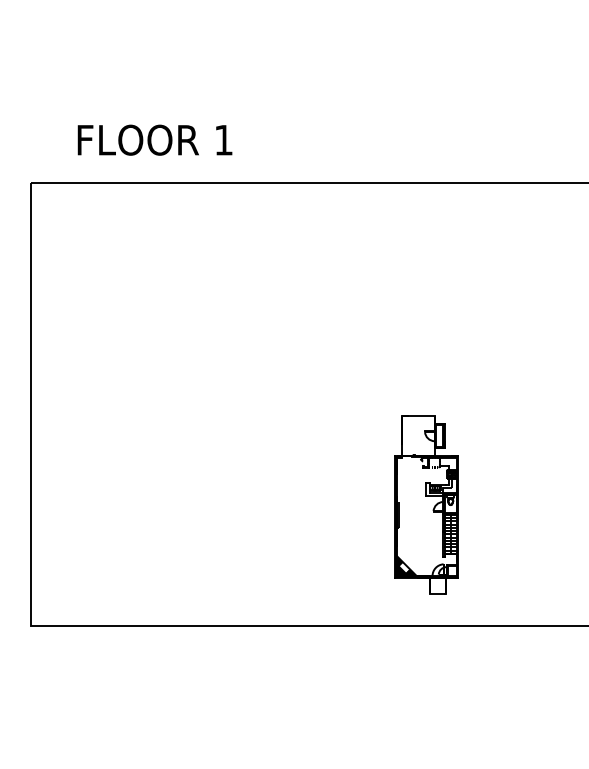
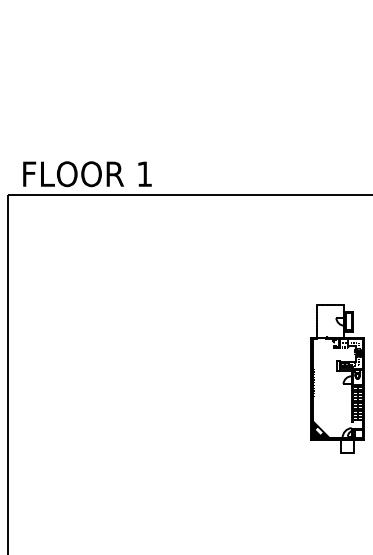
text: (154, 139) -> (87, 173), moved
part: (426, 504) -> (337, 378), moved

